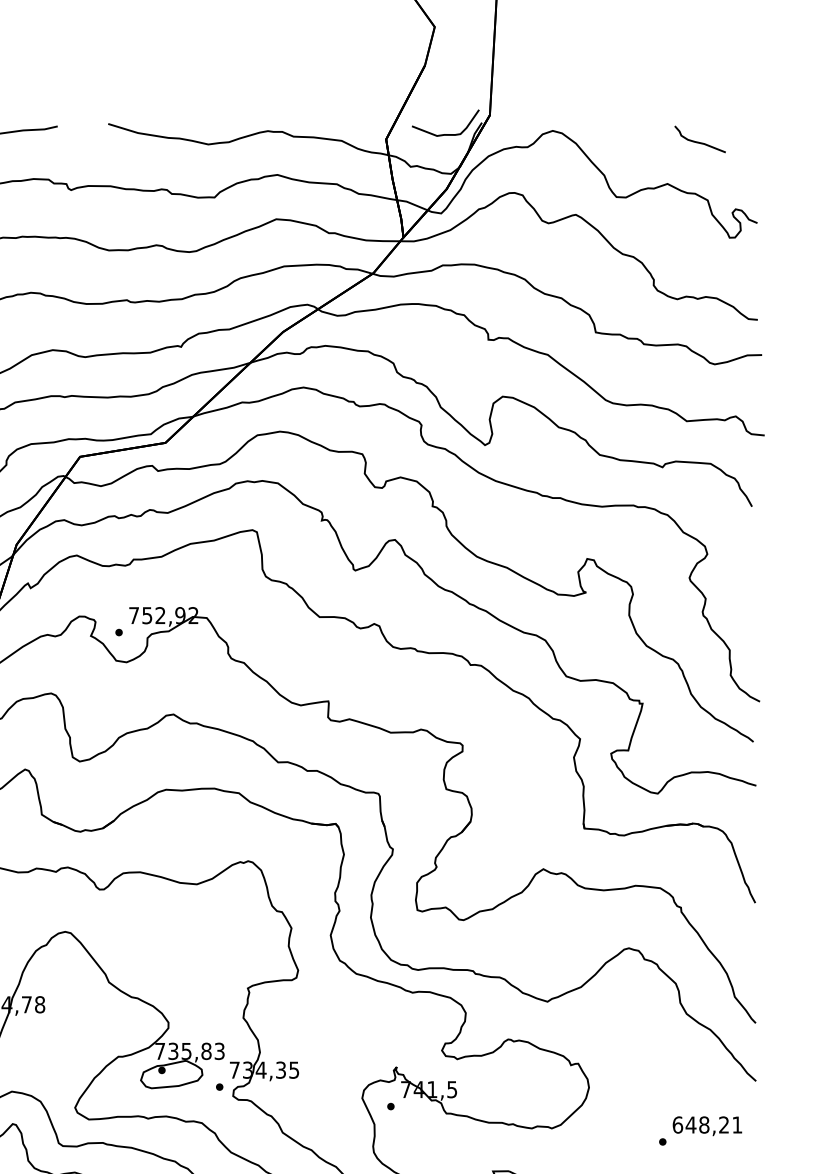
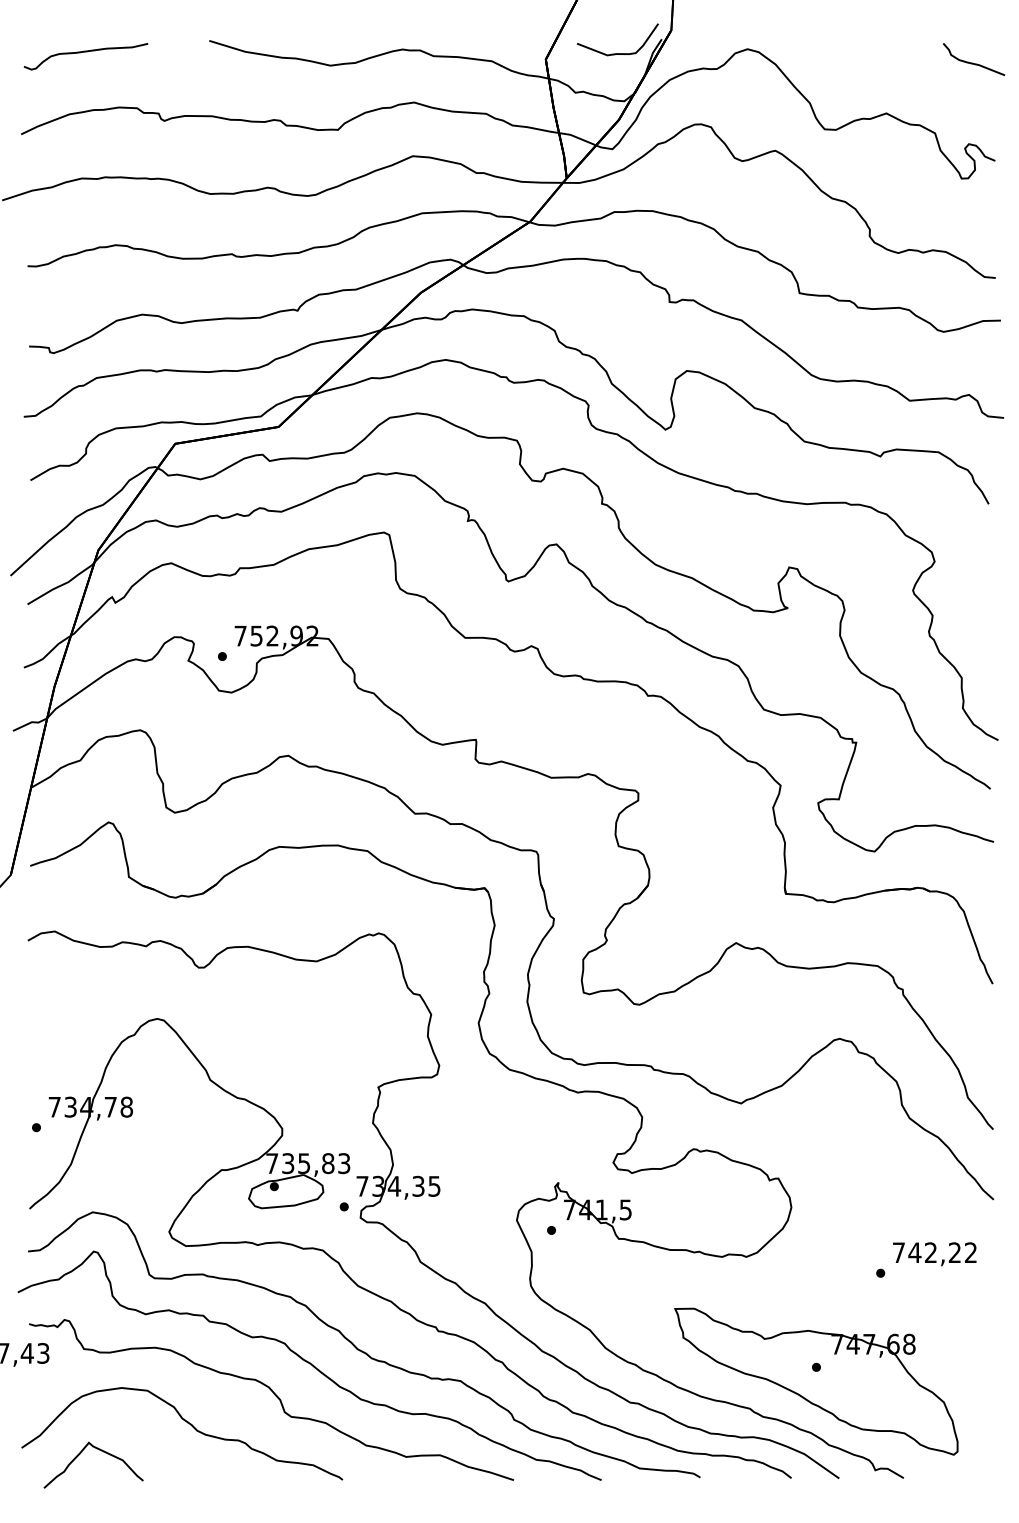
curve: (698, 141) -> (972, 62), moved
text: (707, 1124) -> (934, 1252), 648,21 -> 742,22

